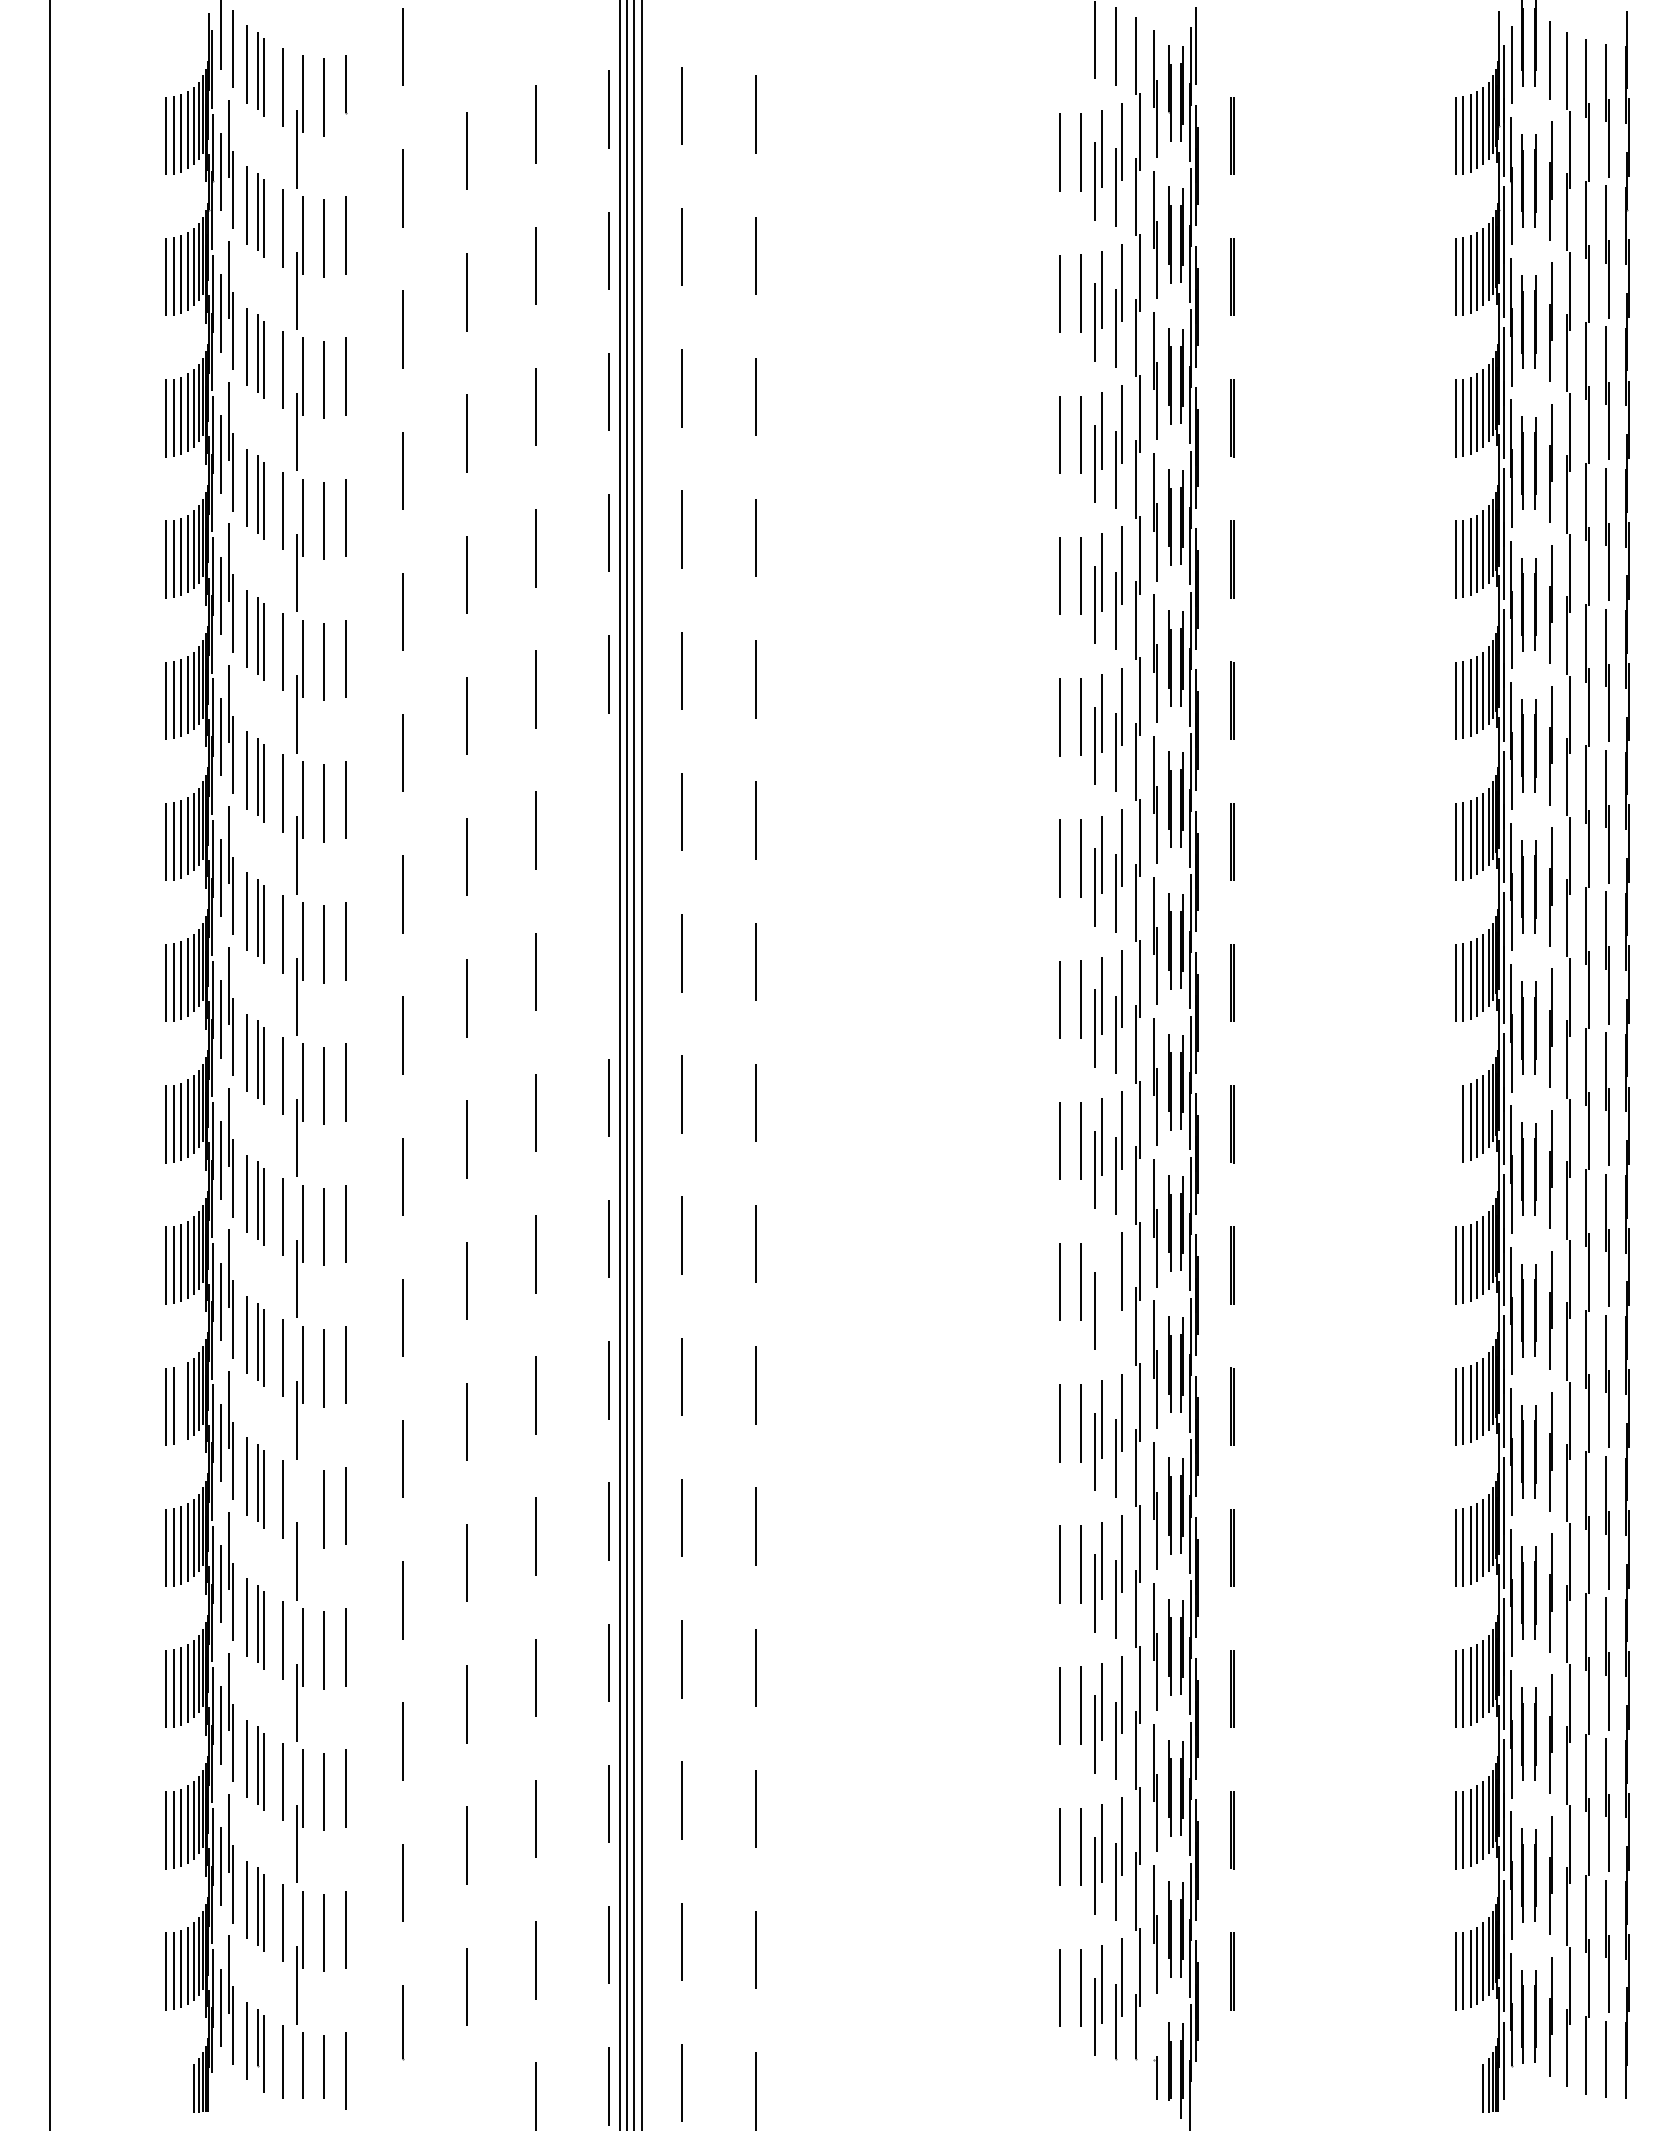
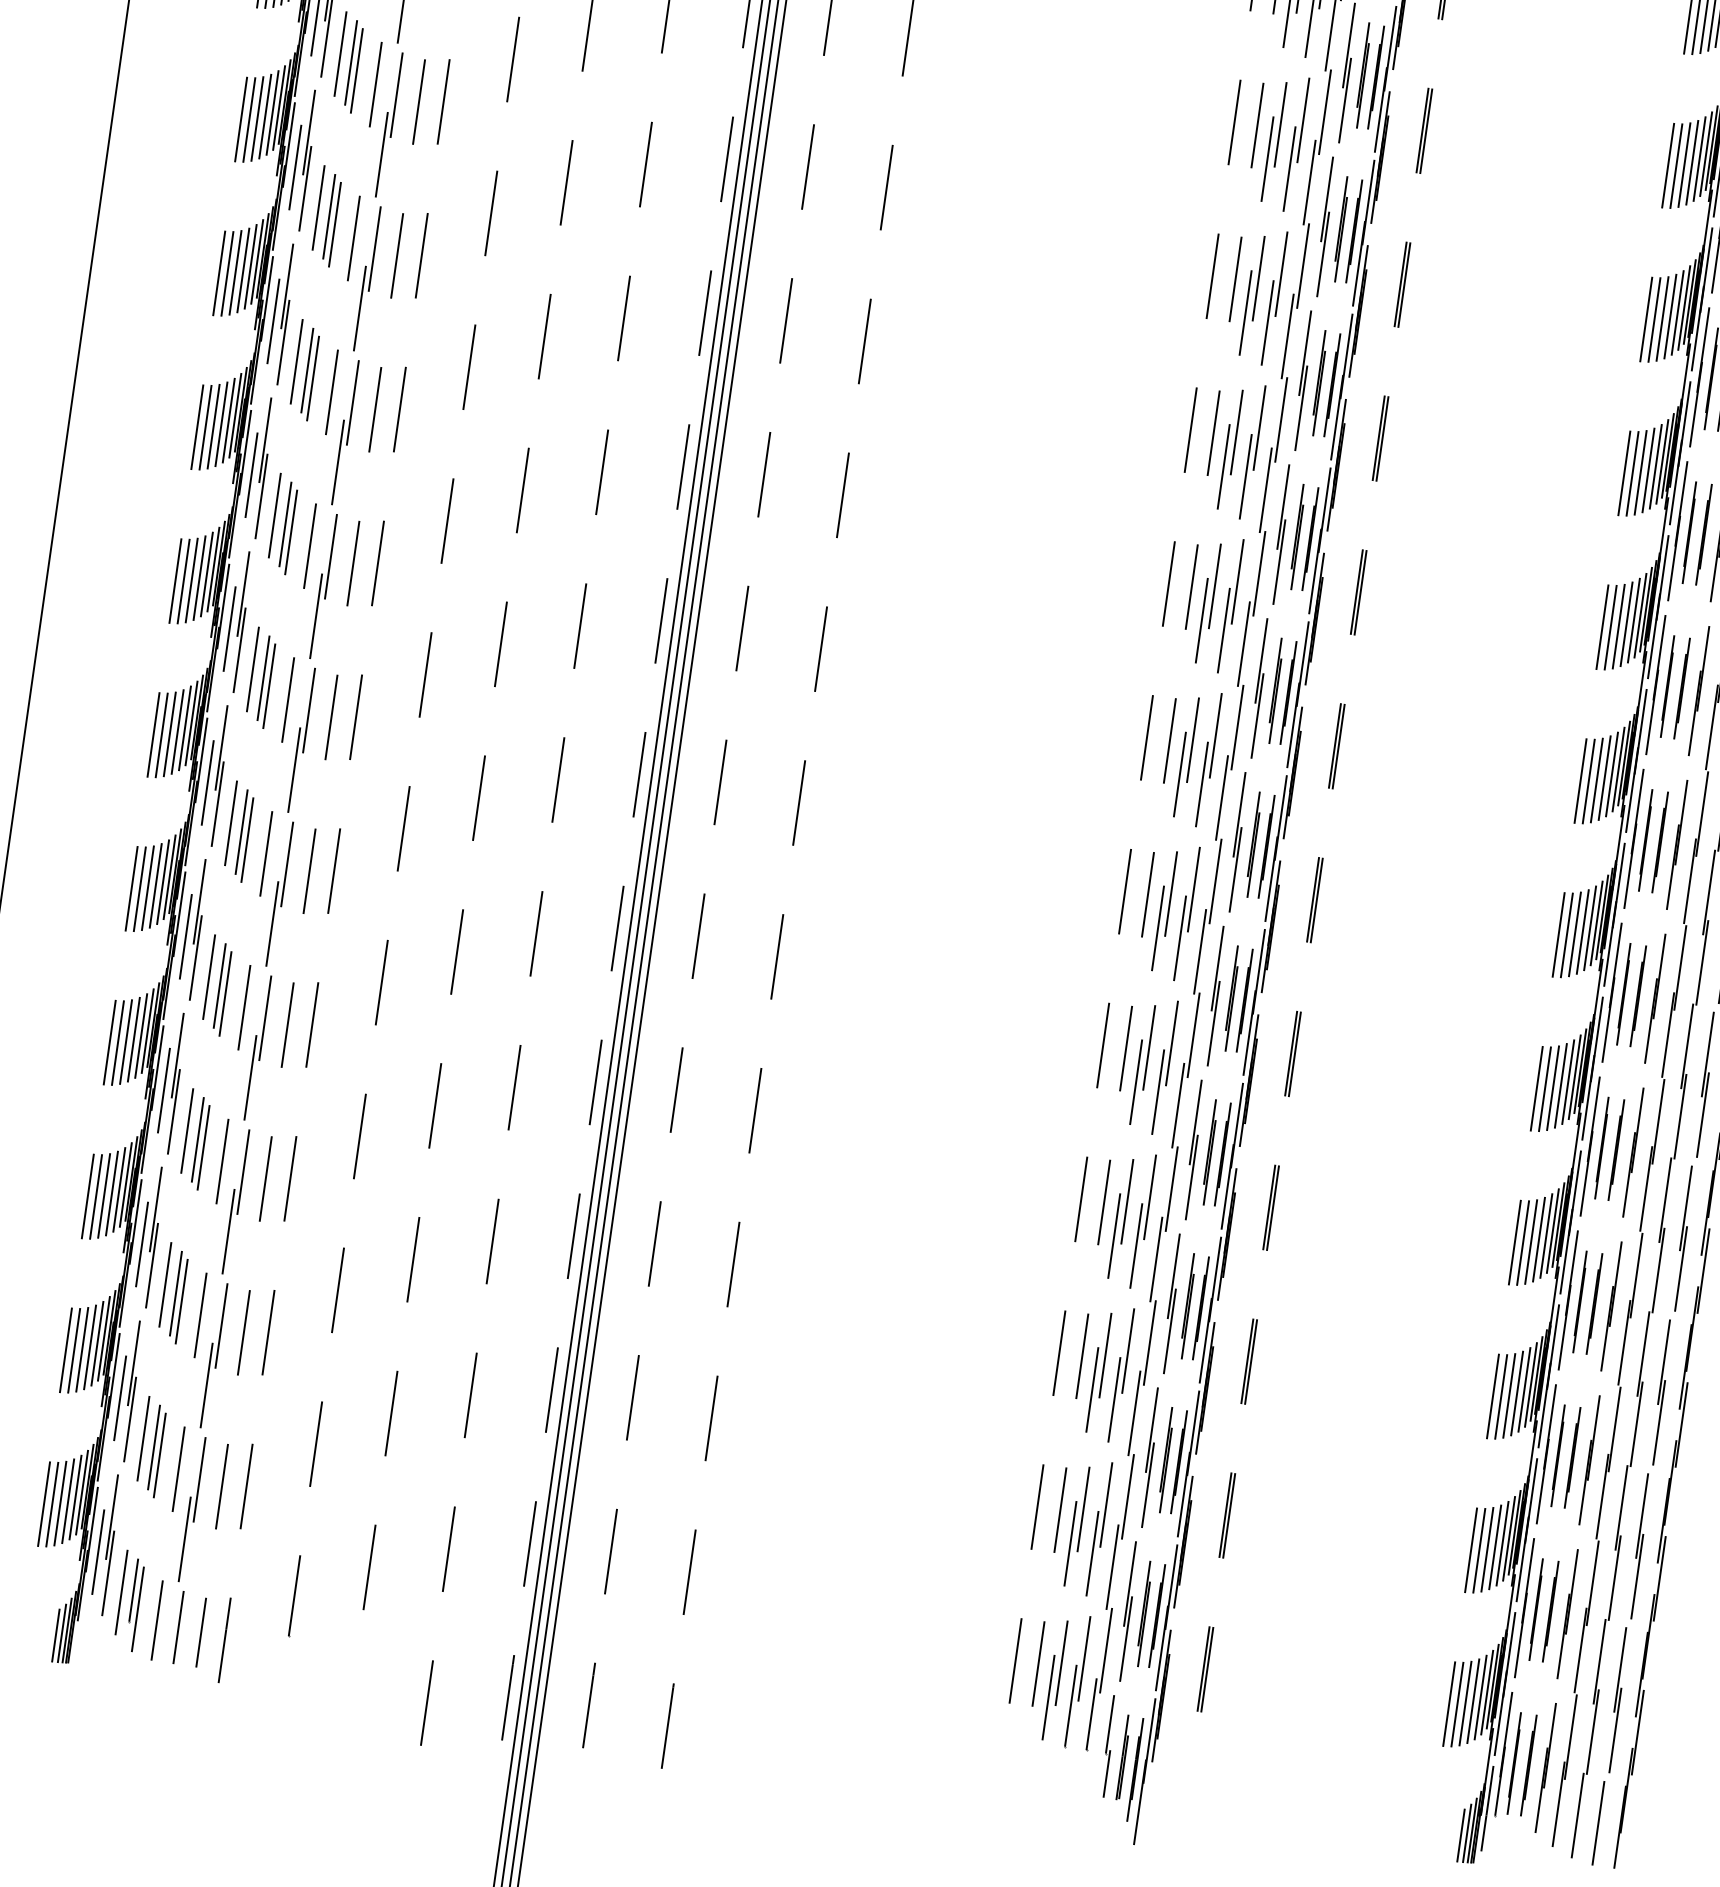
line: (608, 815) -> (705, 313), added
line: (608, 956) -> (683, 466), added
line: (1455, 1124) -> (1579, 781), added
line: (1102, 1278) -> (1171, 894), added
line: (1115, 1316) -> (1179, 937), added
line: (180, 1403) -> (147, 887), added
line: (303, 1505) -> (265, 1017), added
line: (1153, 2033) -> (1110, 1724), added

